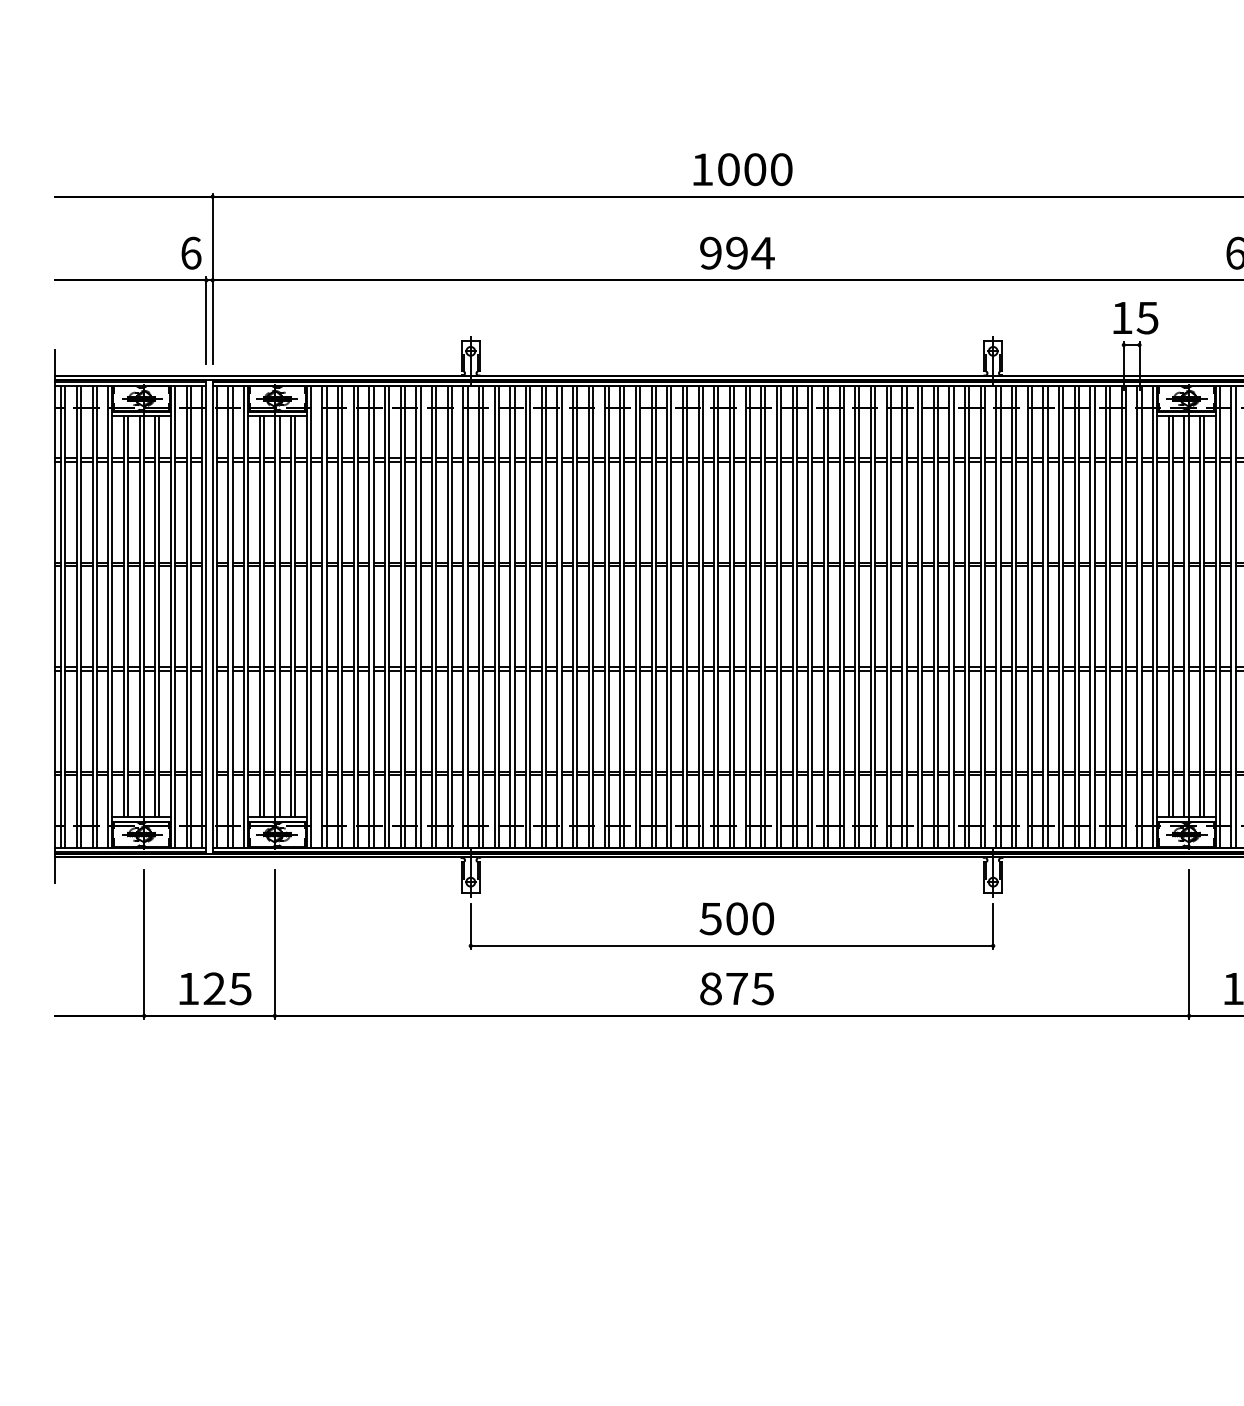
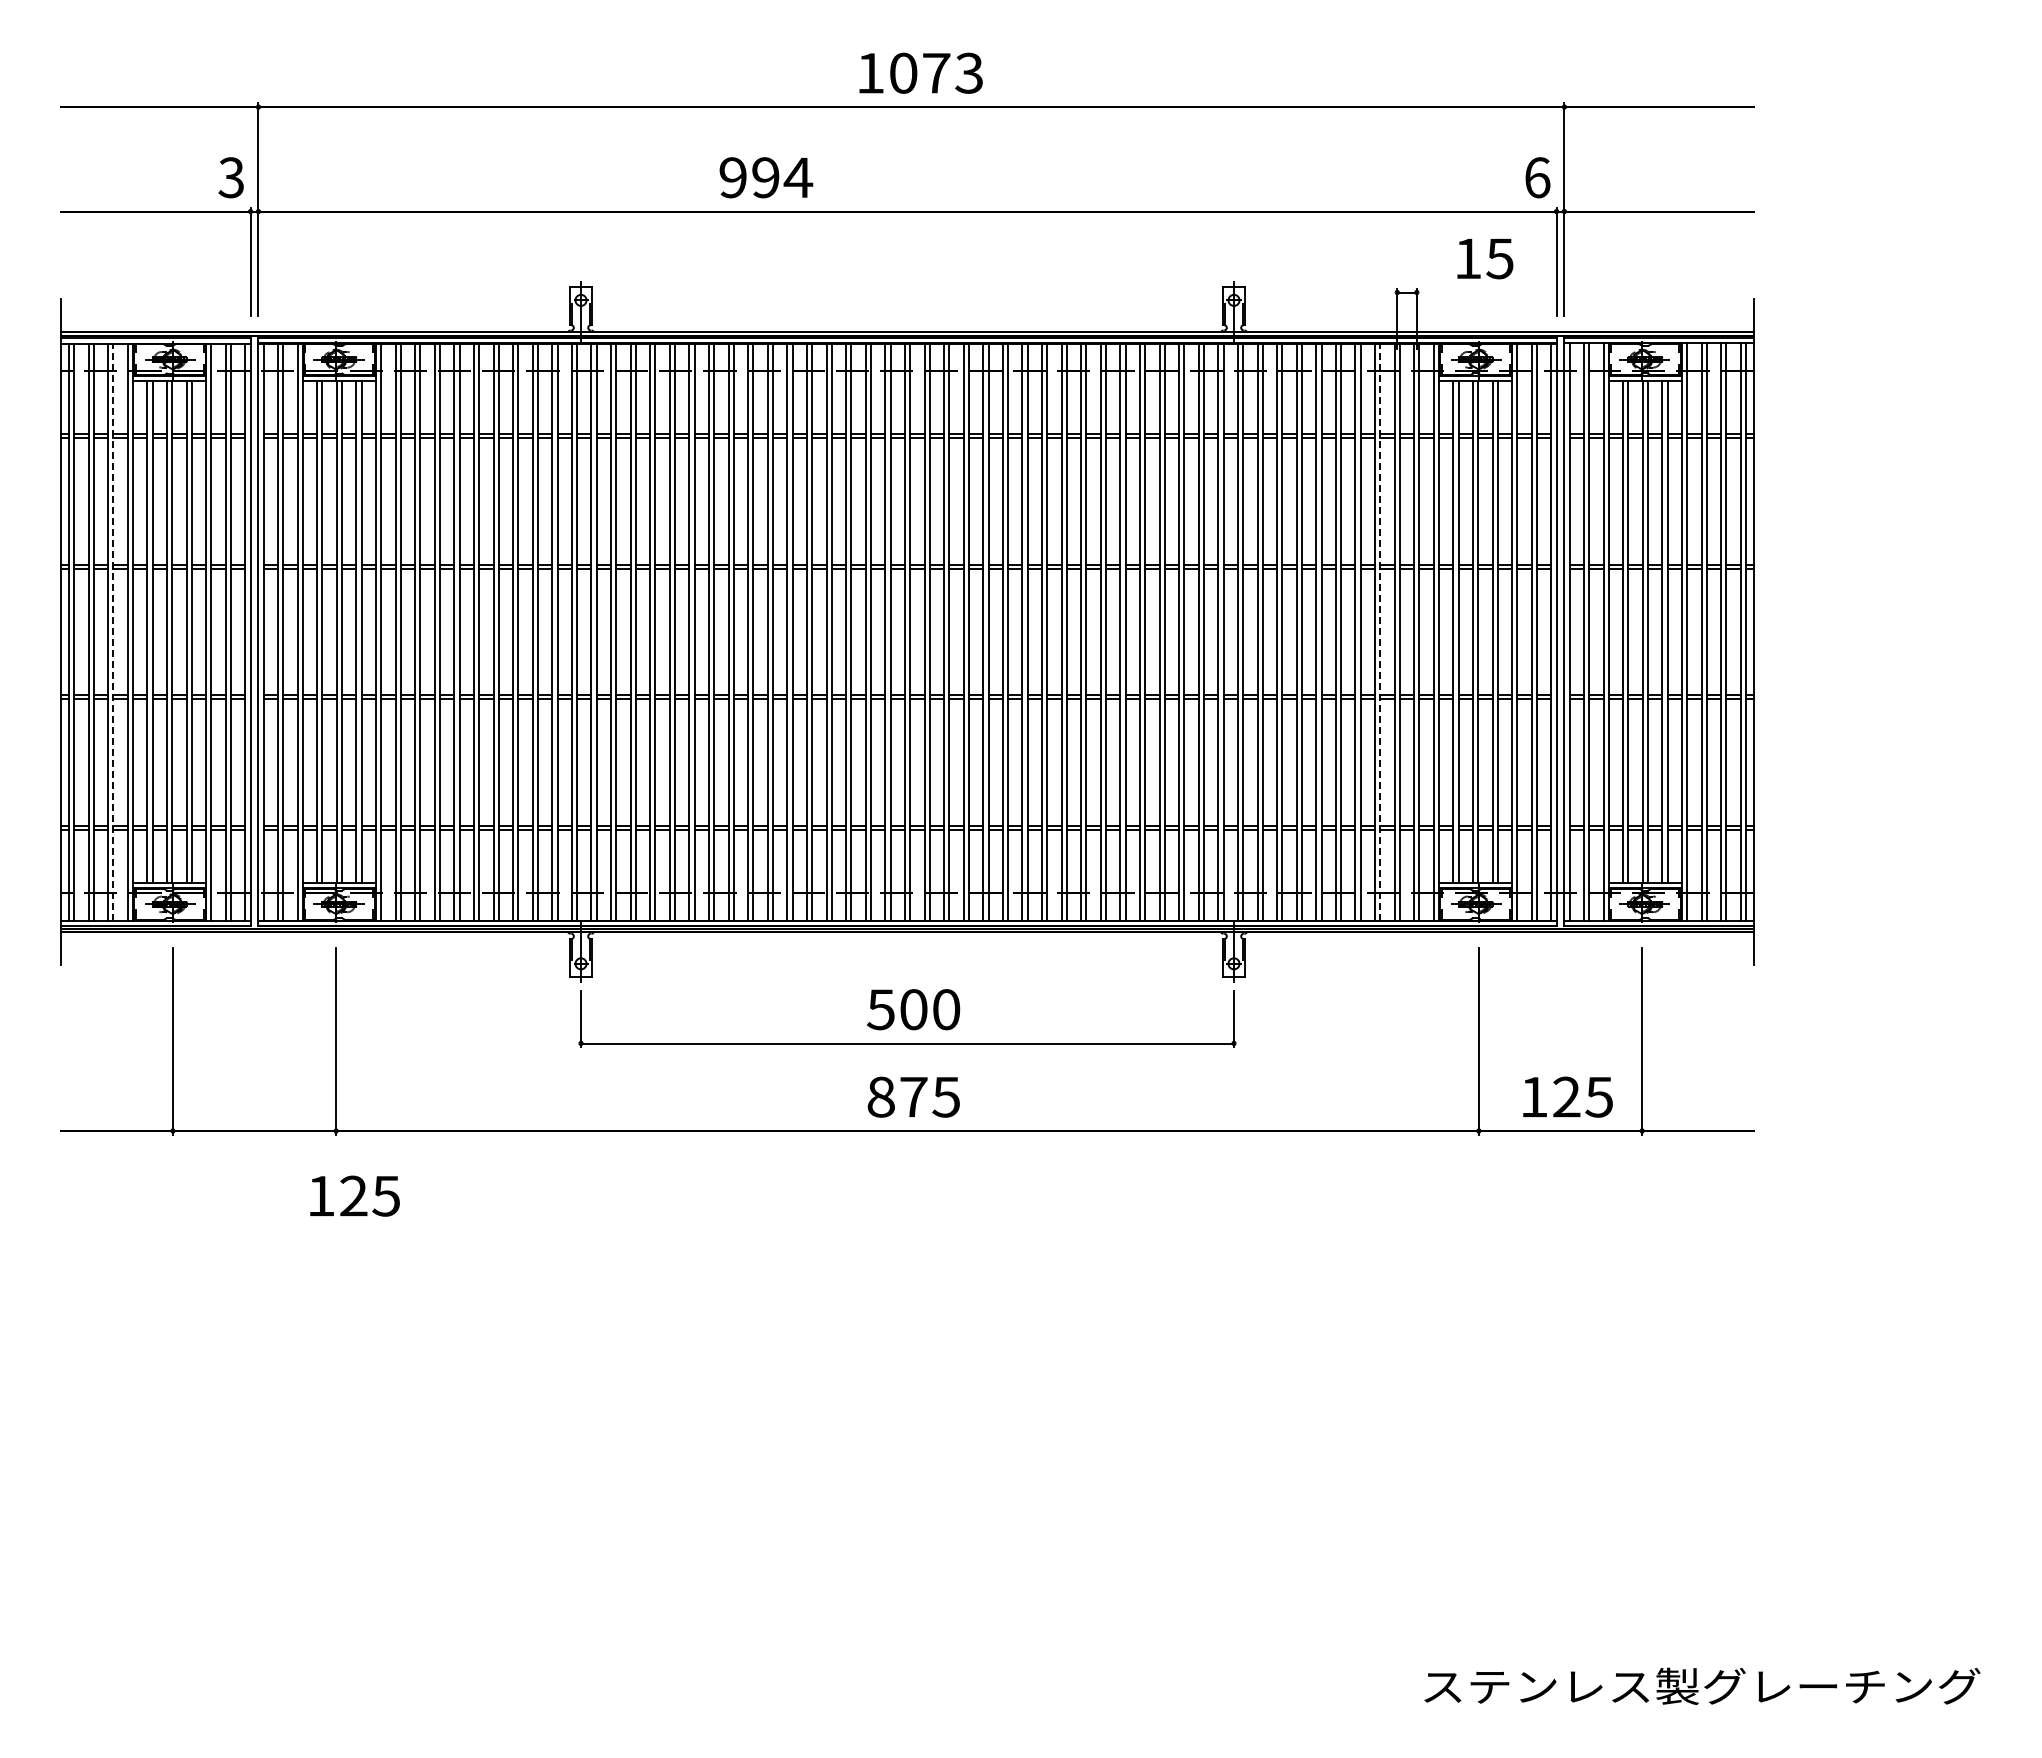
text: (768, 169) -> (953, 72), 1000 -> 1073
text: (191, 253) -> (231, 177), 6 -> 3
text: (737, 253) -> (766, 177), moved
text: (1136, 317) -> (1485, 258), moved
line: (96, 617) -> (113, 632), solid -> dashed
line: (1110, 617) -> (1380, 632), solid -> dashed
text: (215, 988) -> (354, 1195), moved

